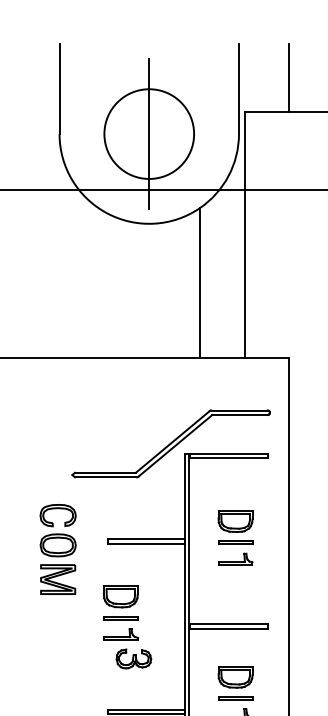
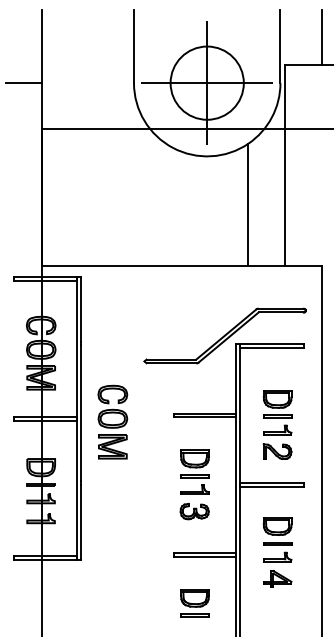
line: (149, 134) -> (207, 83), added
part: (57, 548) -> (112, 421), moved
part: (235, 585) -> (277, 451), added
part: (120, 612) -> (194, 471), moved

